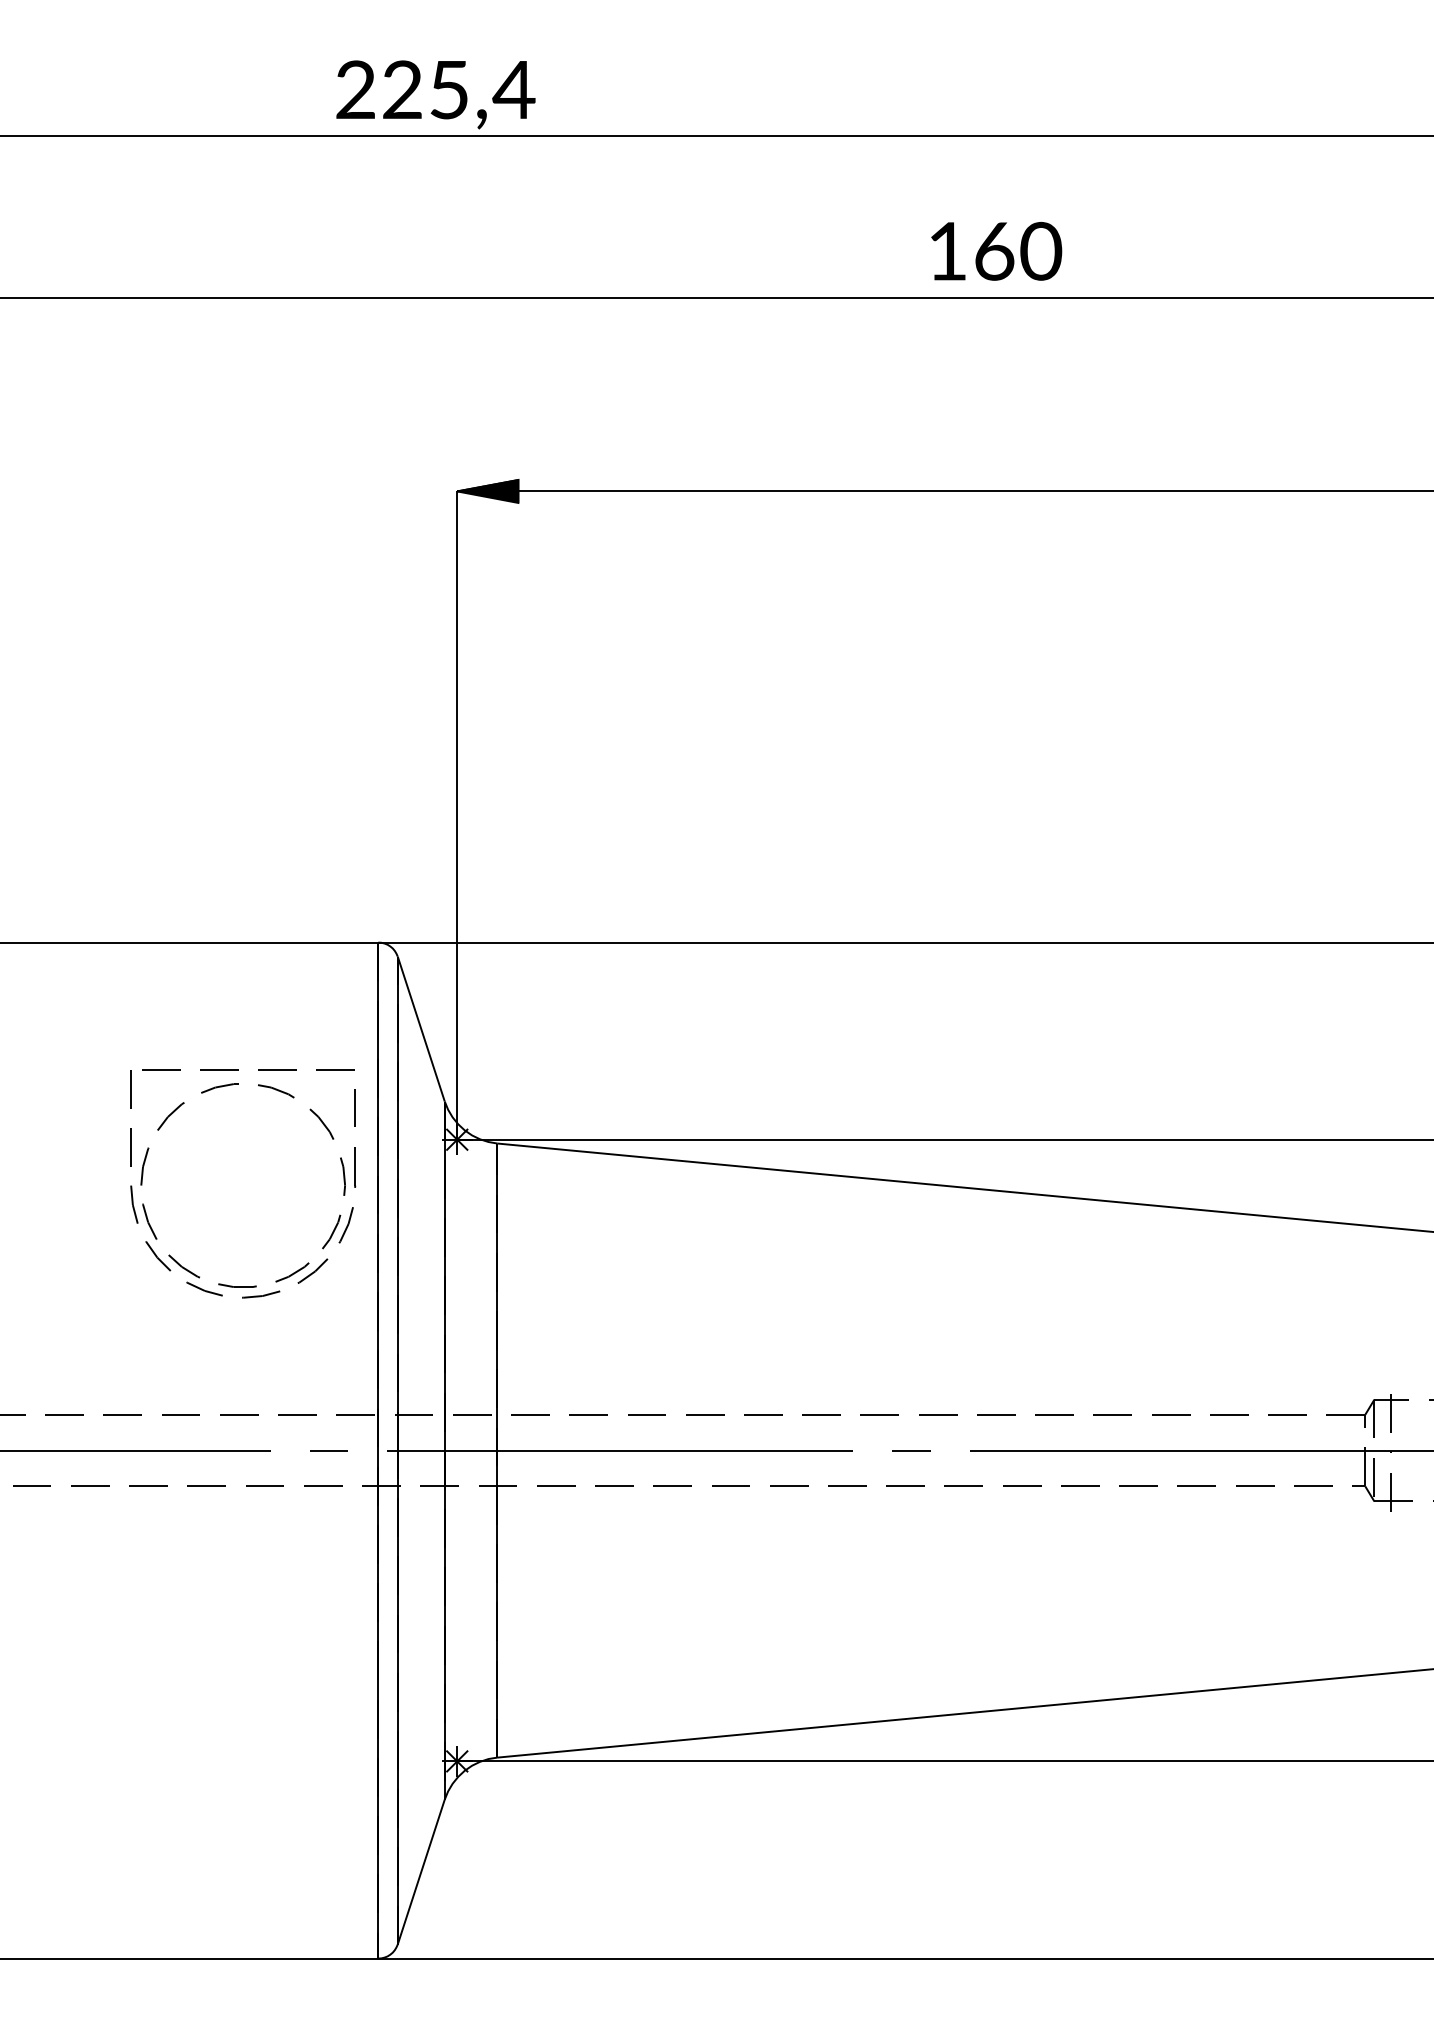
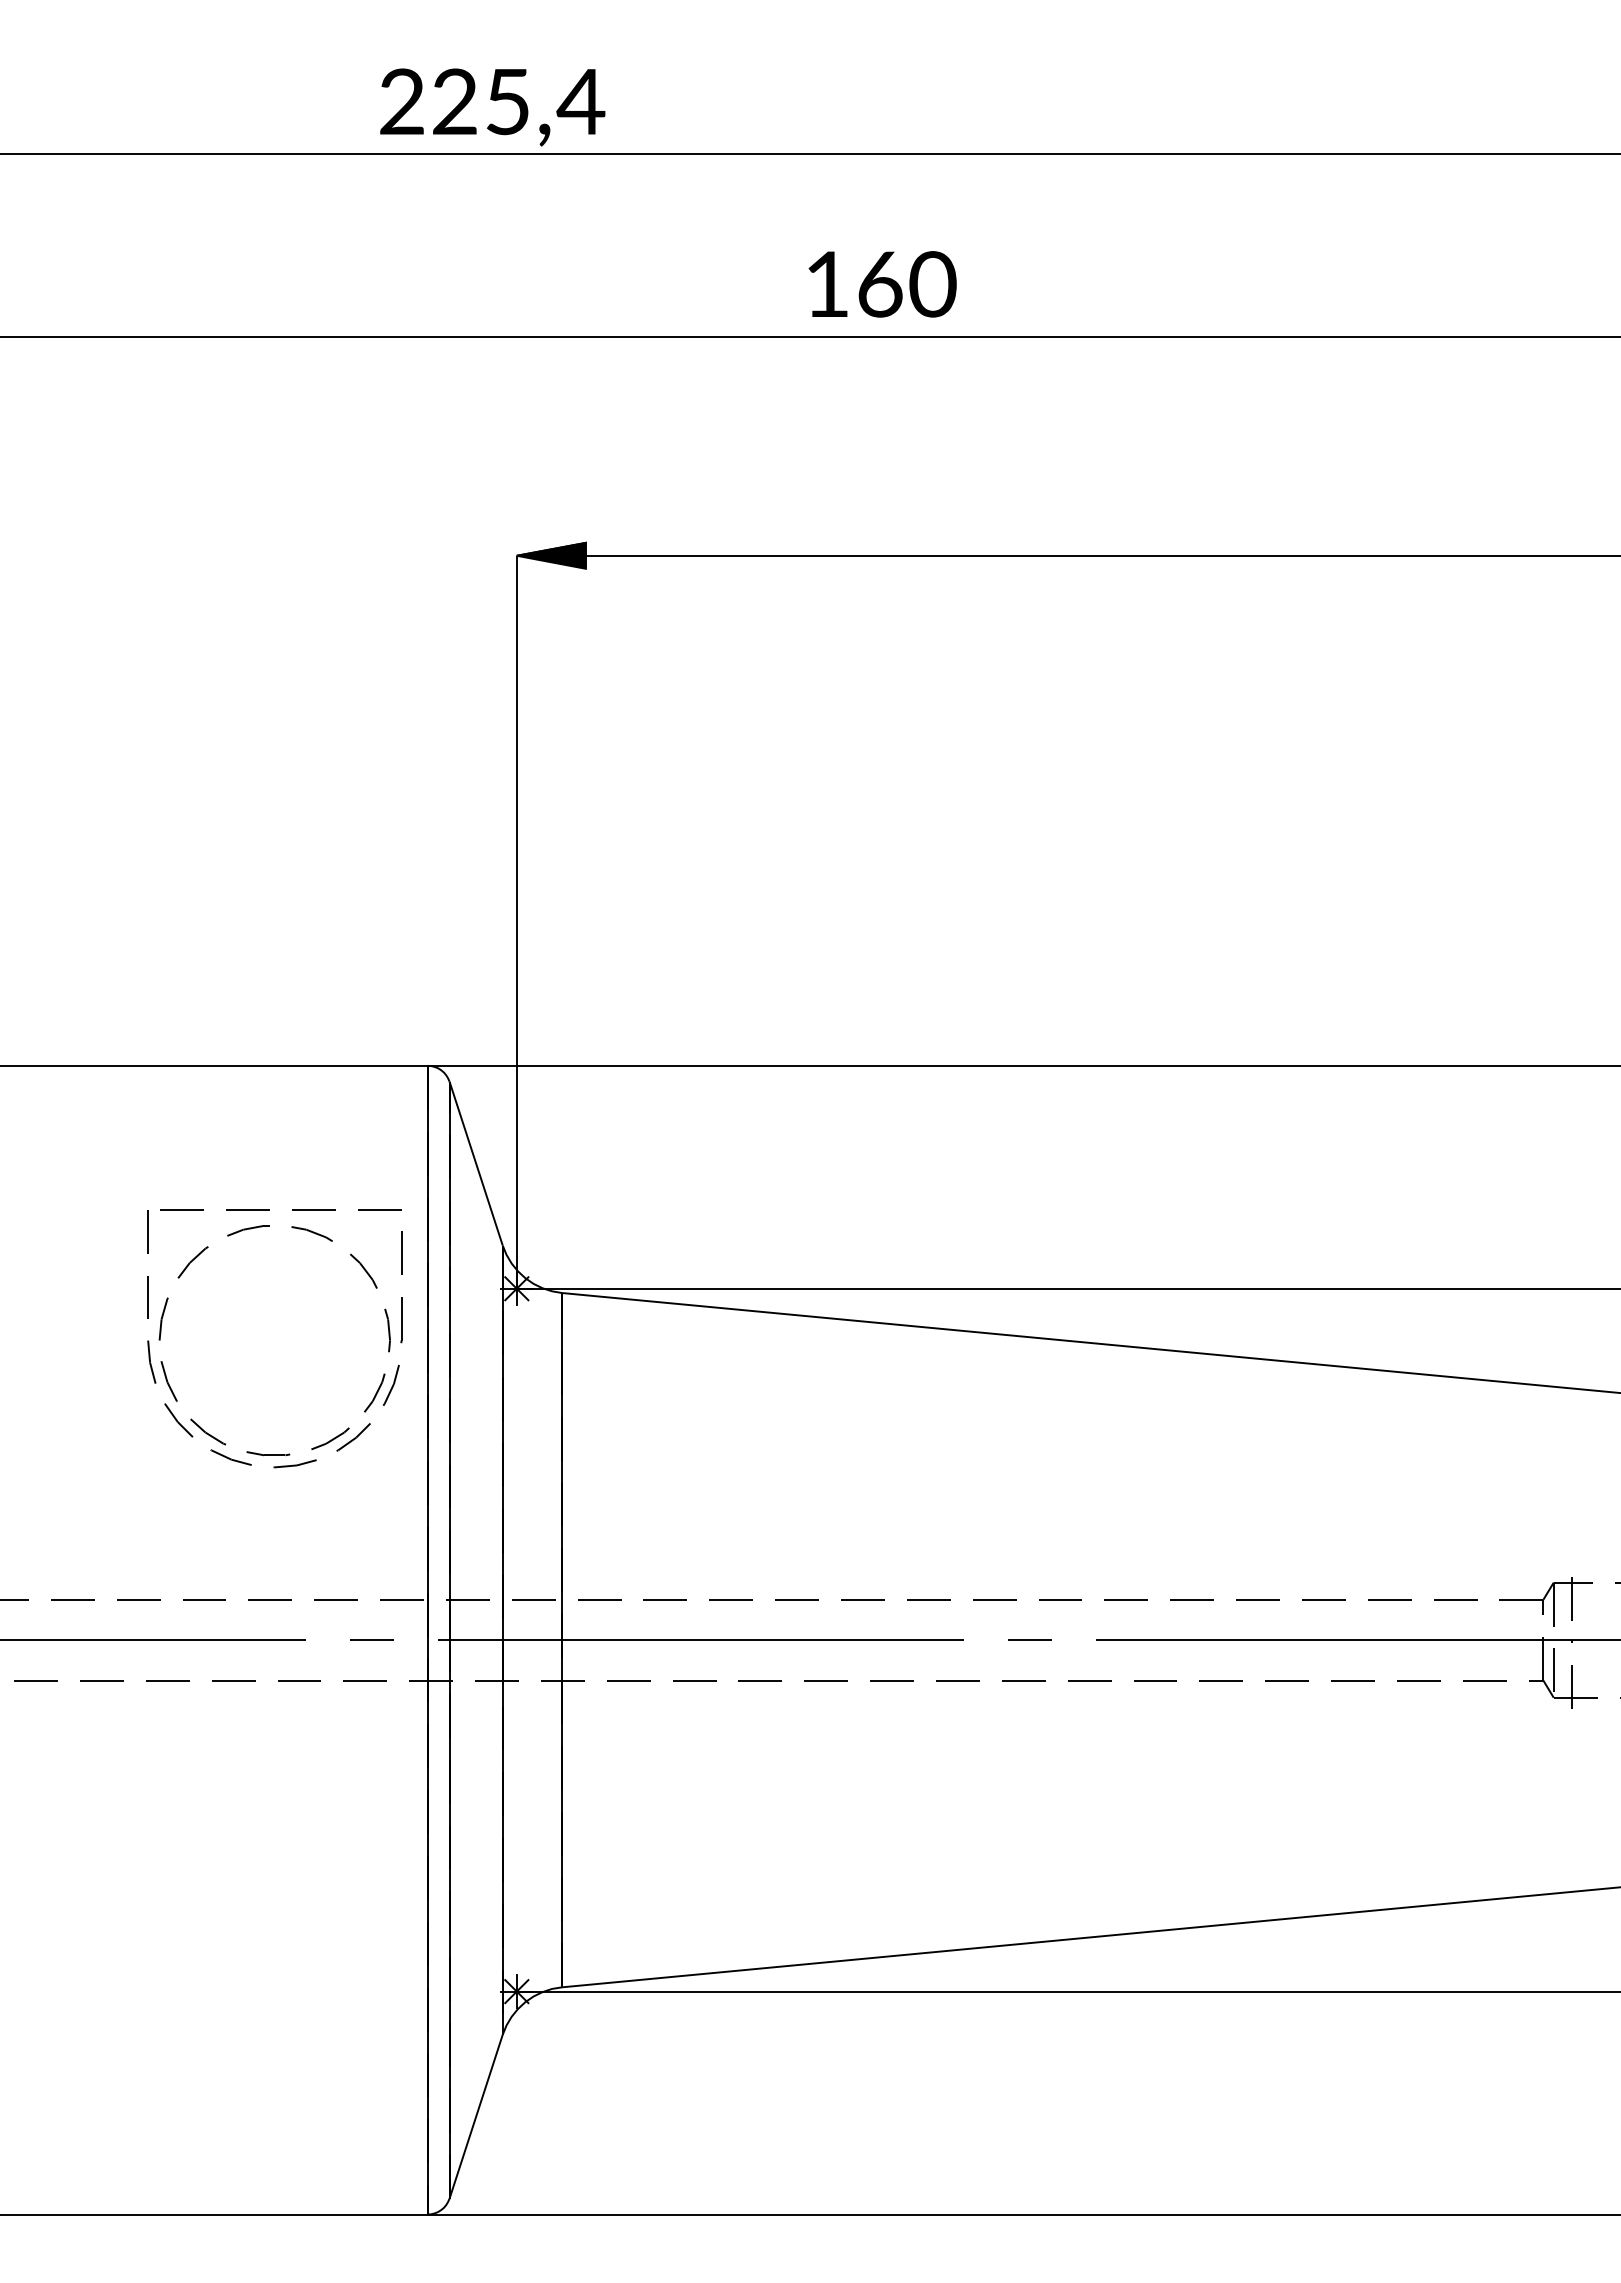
text: (996, 251) -> (882, 284), moved

